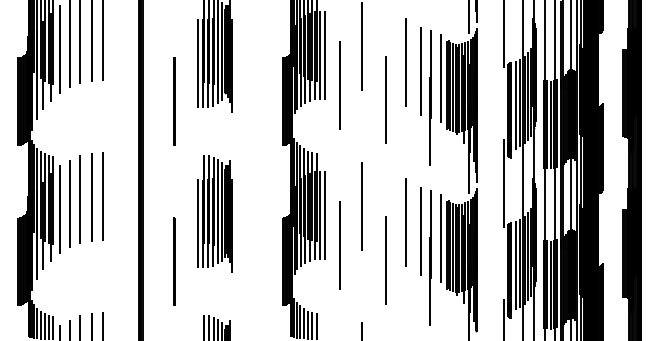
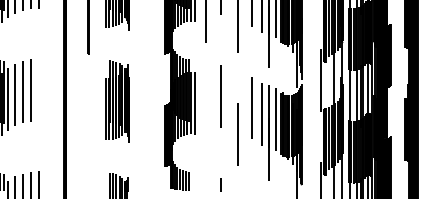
line: (102, 196) -> (38, 89), removed
line: (340, 245) -> (205, 124), removed
line: (174, 261) -> (88, 135), removed

